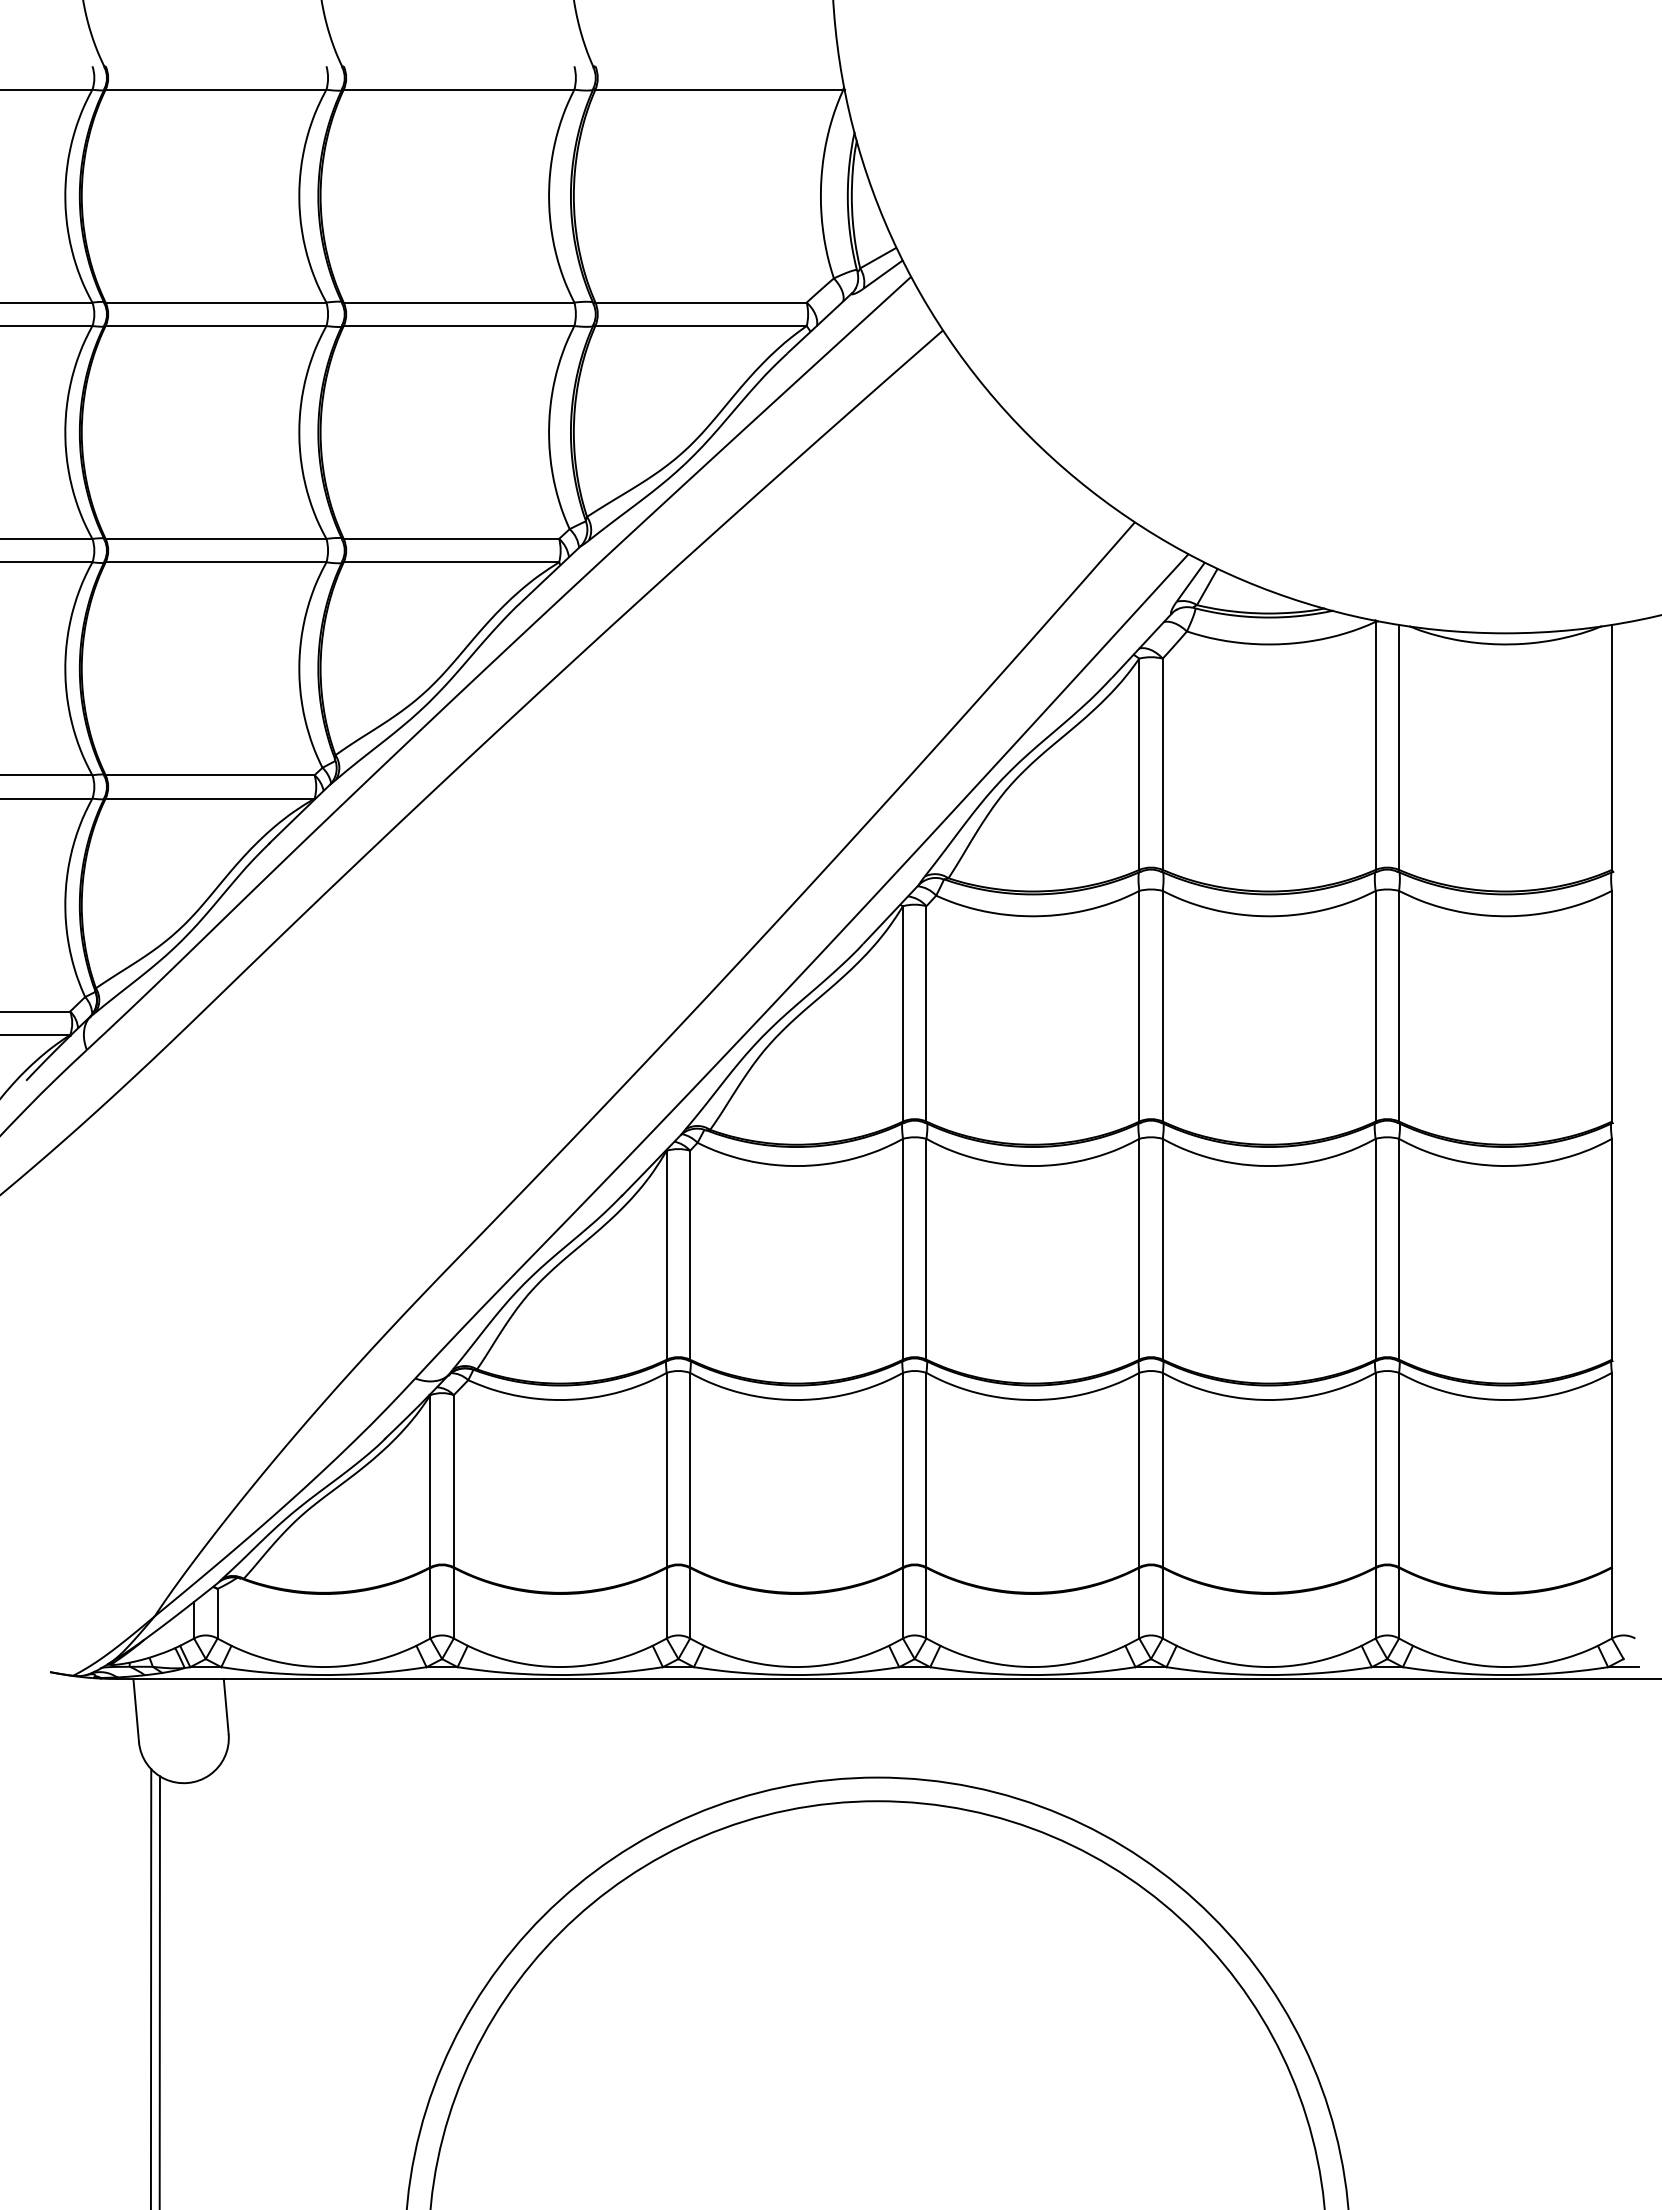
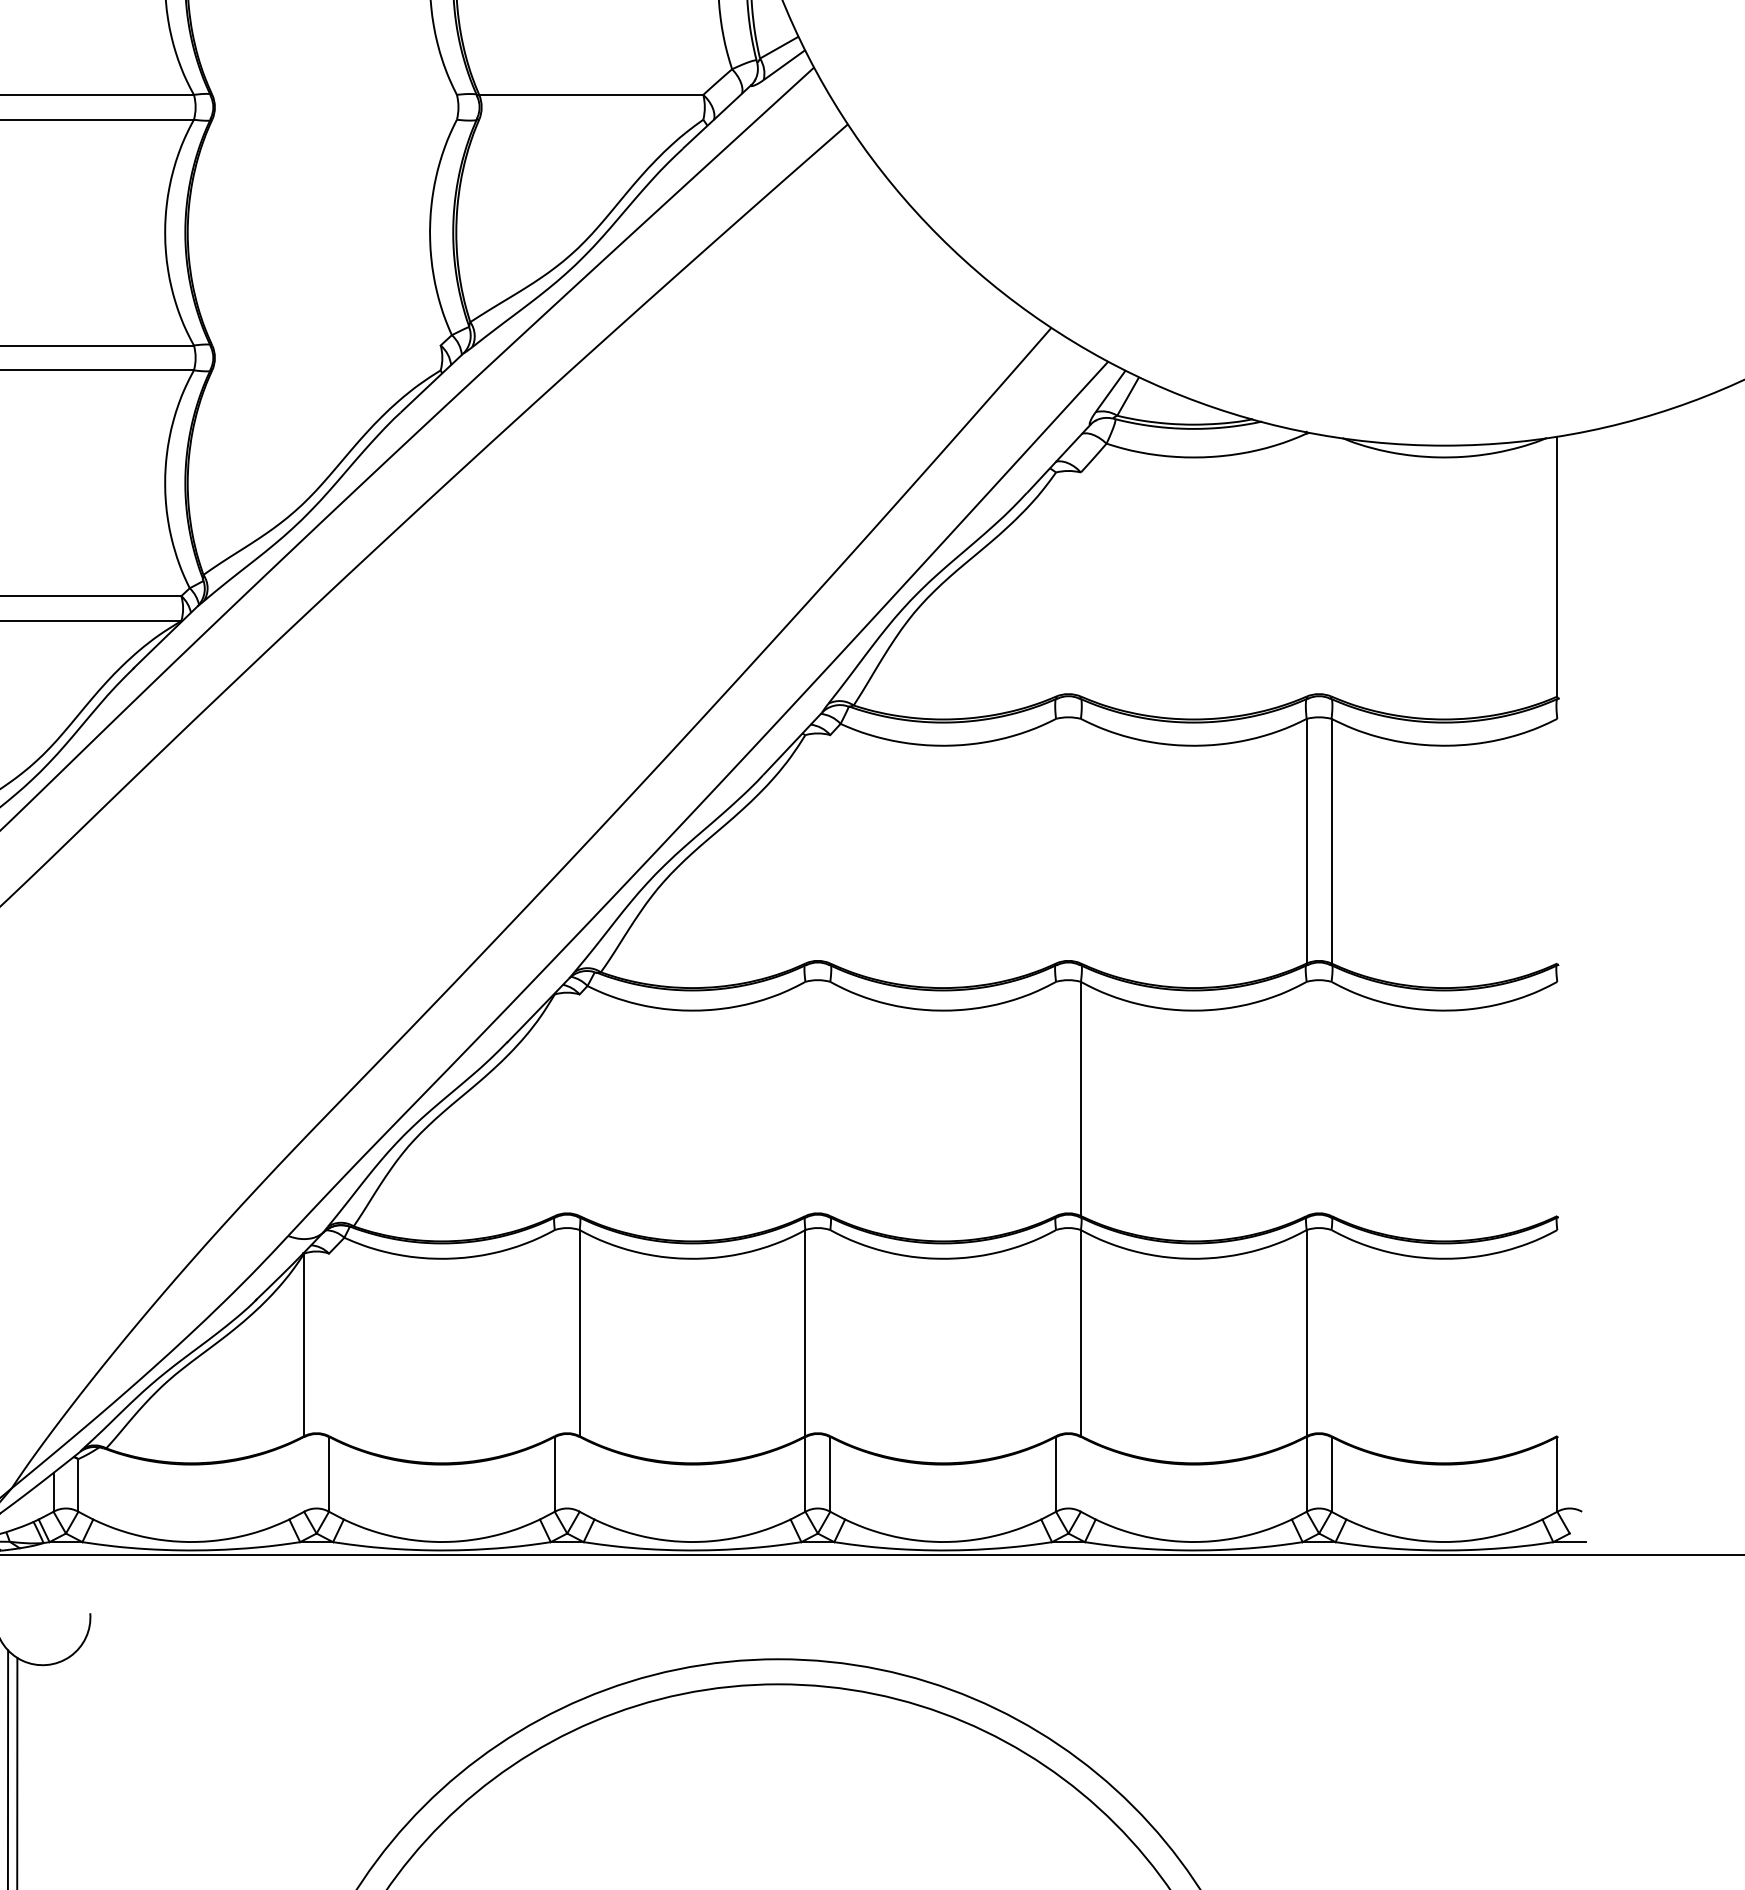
line: (458, 302) -> (333, 94), removed
line: (458, 326) -> (333, 120), removed
line: (700, 326) -> (590, 120), removed
line: (451, 538) -> (326, 345), removed
line: (451, 562) -> (326, 370), removed
line: (1375, 745) -> (1306, 564), removed
line: (1399, 746) -> (1332, 565), removed
line: (1139, 763) -> (1056, 583), removed
line: (1162, 763) -> (1080, 583), removed
line: (1139, 1005) -> (1056, 840), removed
line: (1162, 1005) -> (1080, 840), removed
line: (1611, 1005) -> (1556, 840), removed
line: (903, 1013) -> (805, 848), removed
line: (926, 1013) -> (830, 848), removed
line: (903, 1248) -> (805, 1098), removed
line: (926, 1248) -> (830, 1098), removed
line: (1139, 1248) -> (1056, 1098), removed
line: (1375, 1248) -> (1306, 1098), removed
line: (1399, 1248) -> (1332, 1098), removed
line: (1611, 1248) -> (1556, 1098), removed
line: (666, 1254) -> (554, 1104), removed
line: (690, 1254) -> (580, 1104), removed
line: (666, 1469) -> (554, 1332), removed
line: (926, 1469) -> (830, 1332), removed
line: (1139, 1469) -> (1056, 1332), removed
line: (1399, 1469) -> (1332, 1332), removed
line: (1611, 1469) -> (1556, 1332), removed
line: (453, 1481) -> (328, 1345), removed
line: (430, 1602) -> (304, 1473), removed
line: (690, 1602) -> (580, 1473), removed
line: (1162, 1602) -> (1080, 1473), removed
line: (225, 1706) -> (86, 1583), removed

